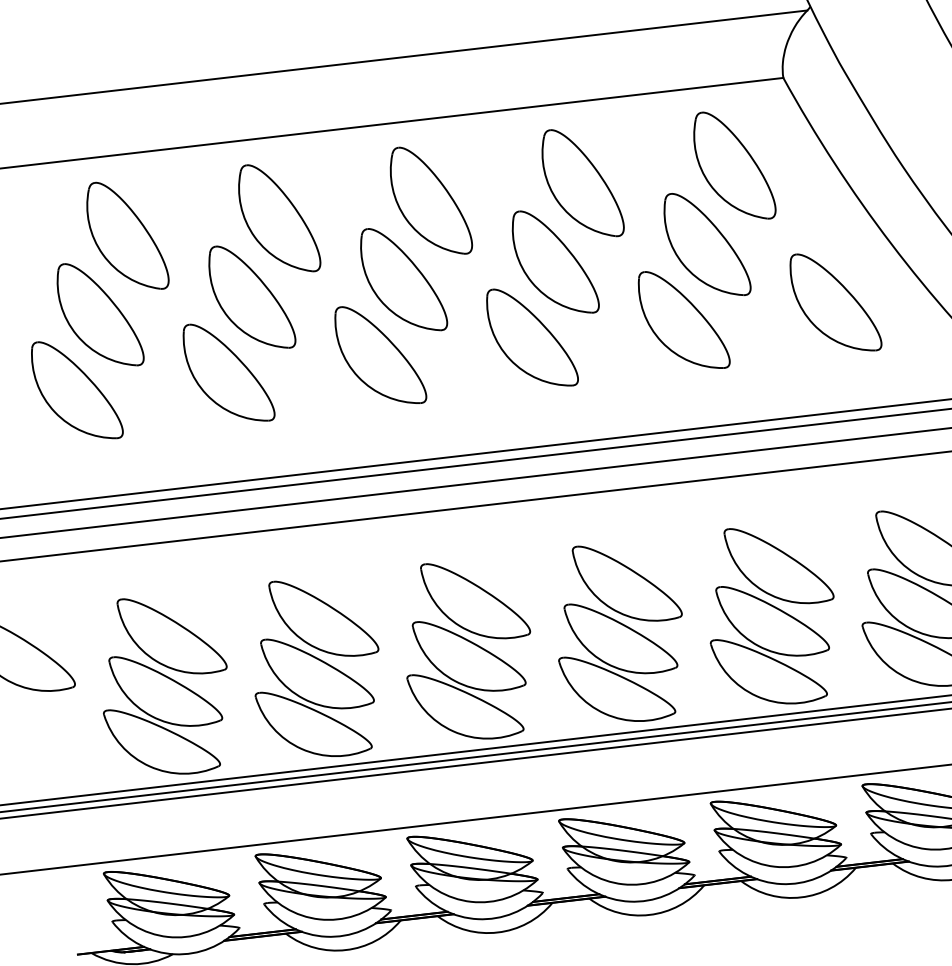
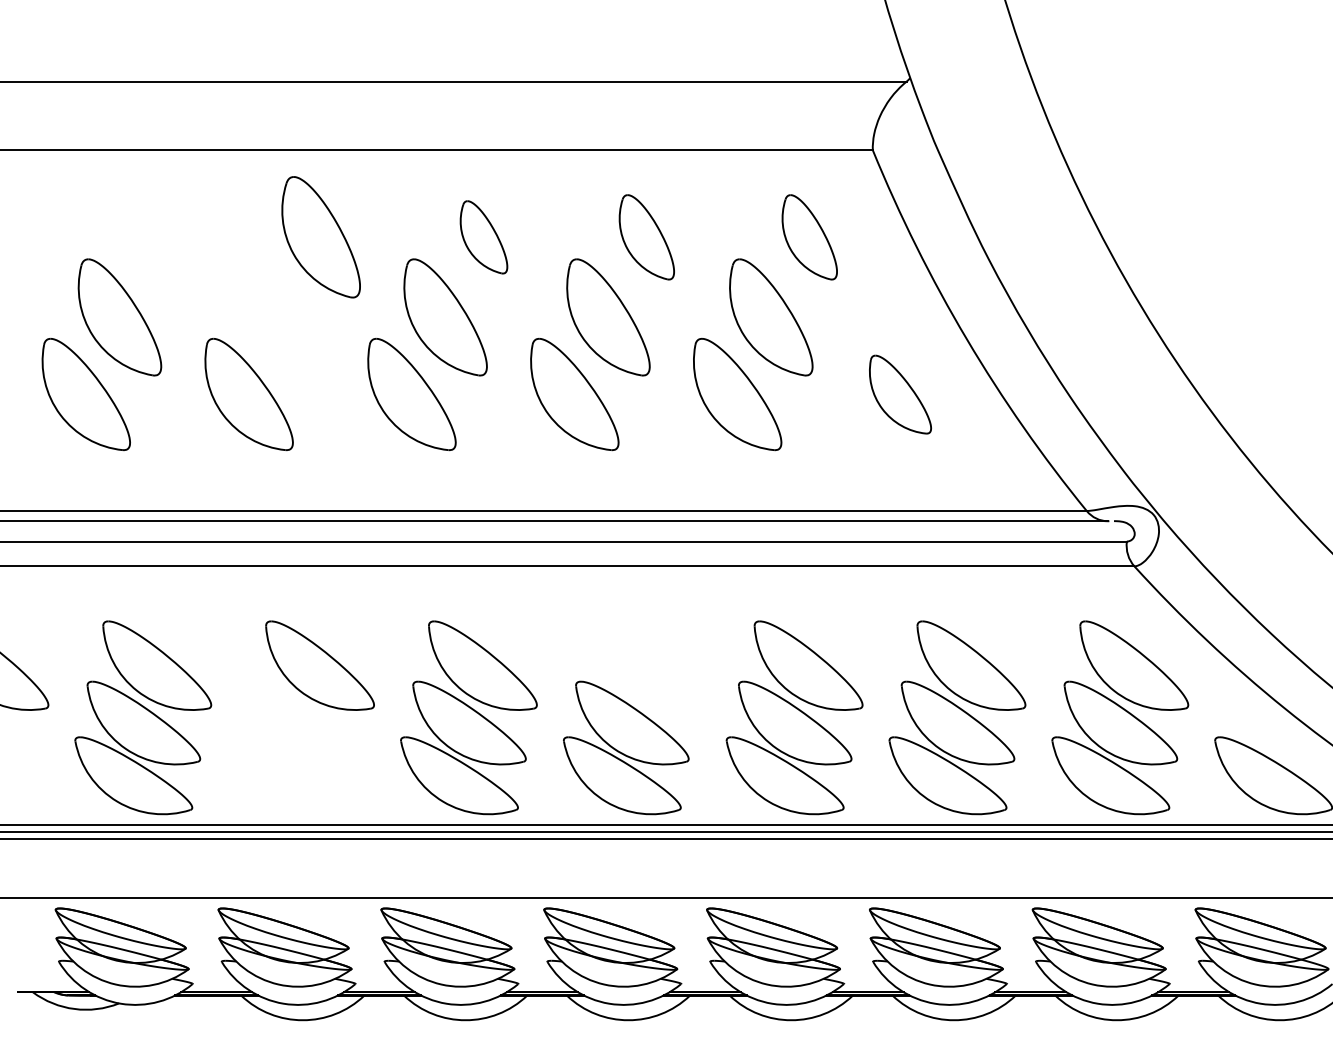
part: (733, 166) -> (809, 237), size x0.7
part: (581, 183) -> (646, 237), size x0.7
part: (429, 201) -> (483, 237), size x0.6
part: (127, 236) -> (158, 237), removed
part: (251, 297) -> (282, 317), removed
part: (835, 302) -> (900, 394), size x0.7
part: (627, 582) -> (645, 665), removed
part: (314, 696) -> (300, 747), removed

